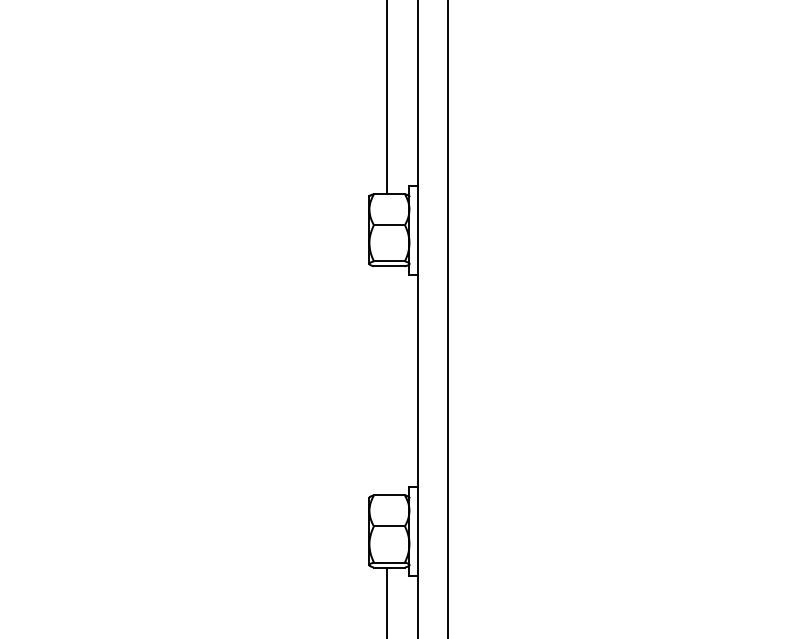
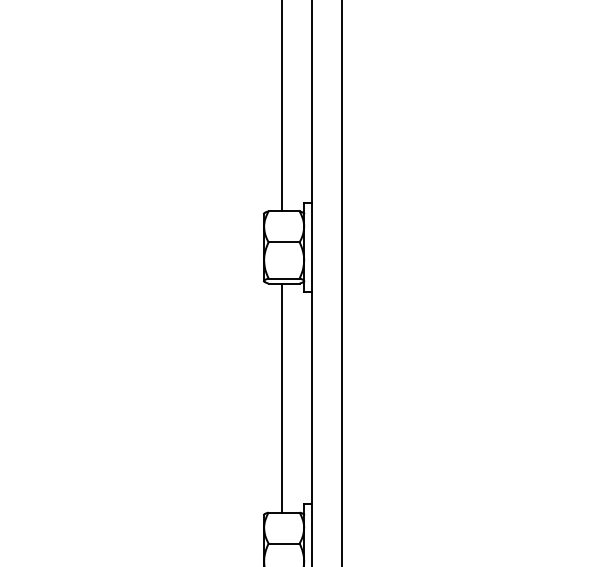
line: (387, 380) -> (282, 397), added

